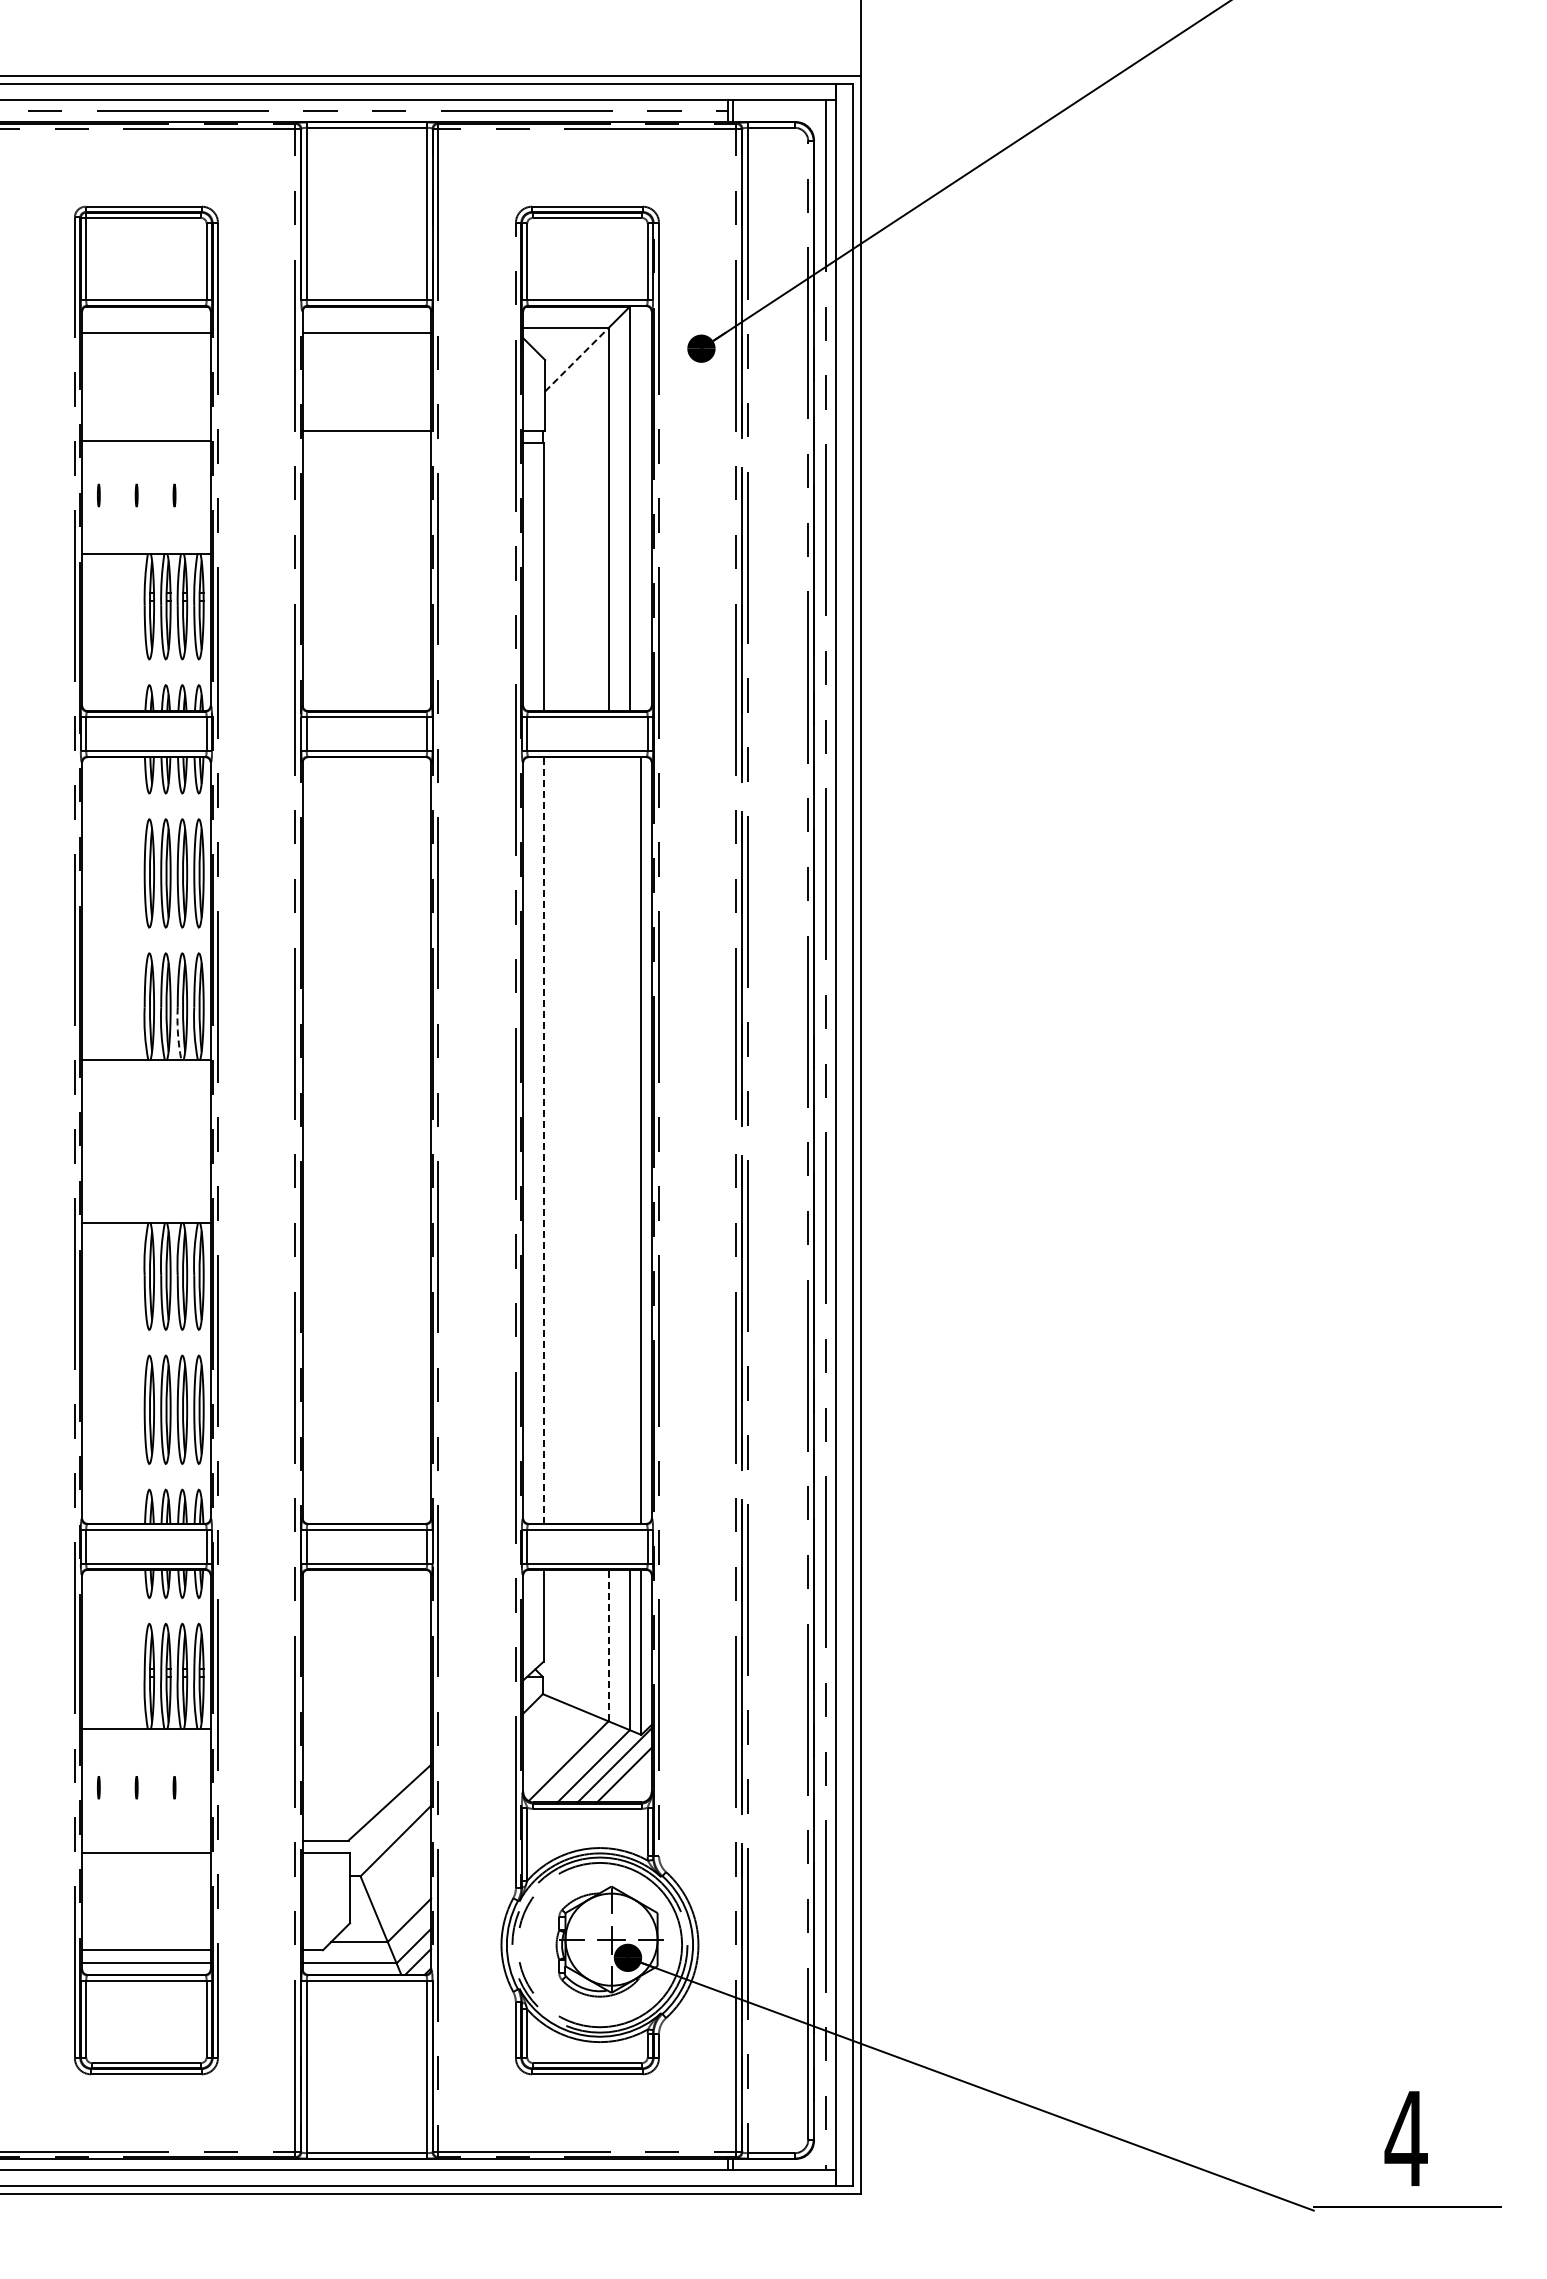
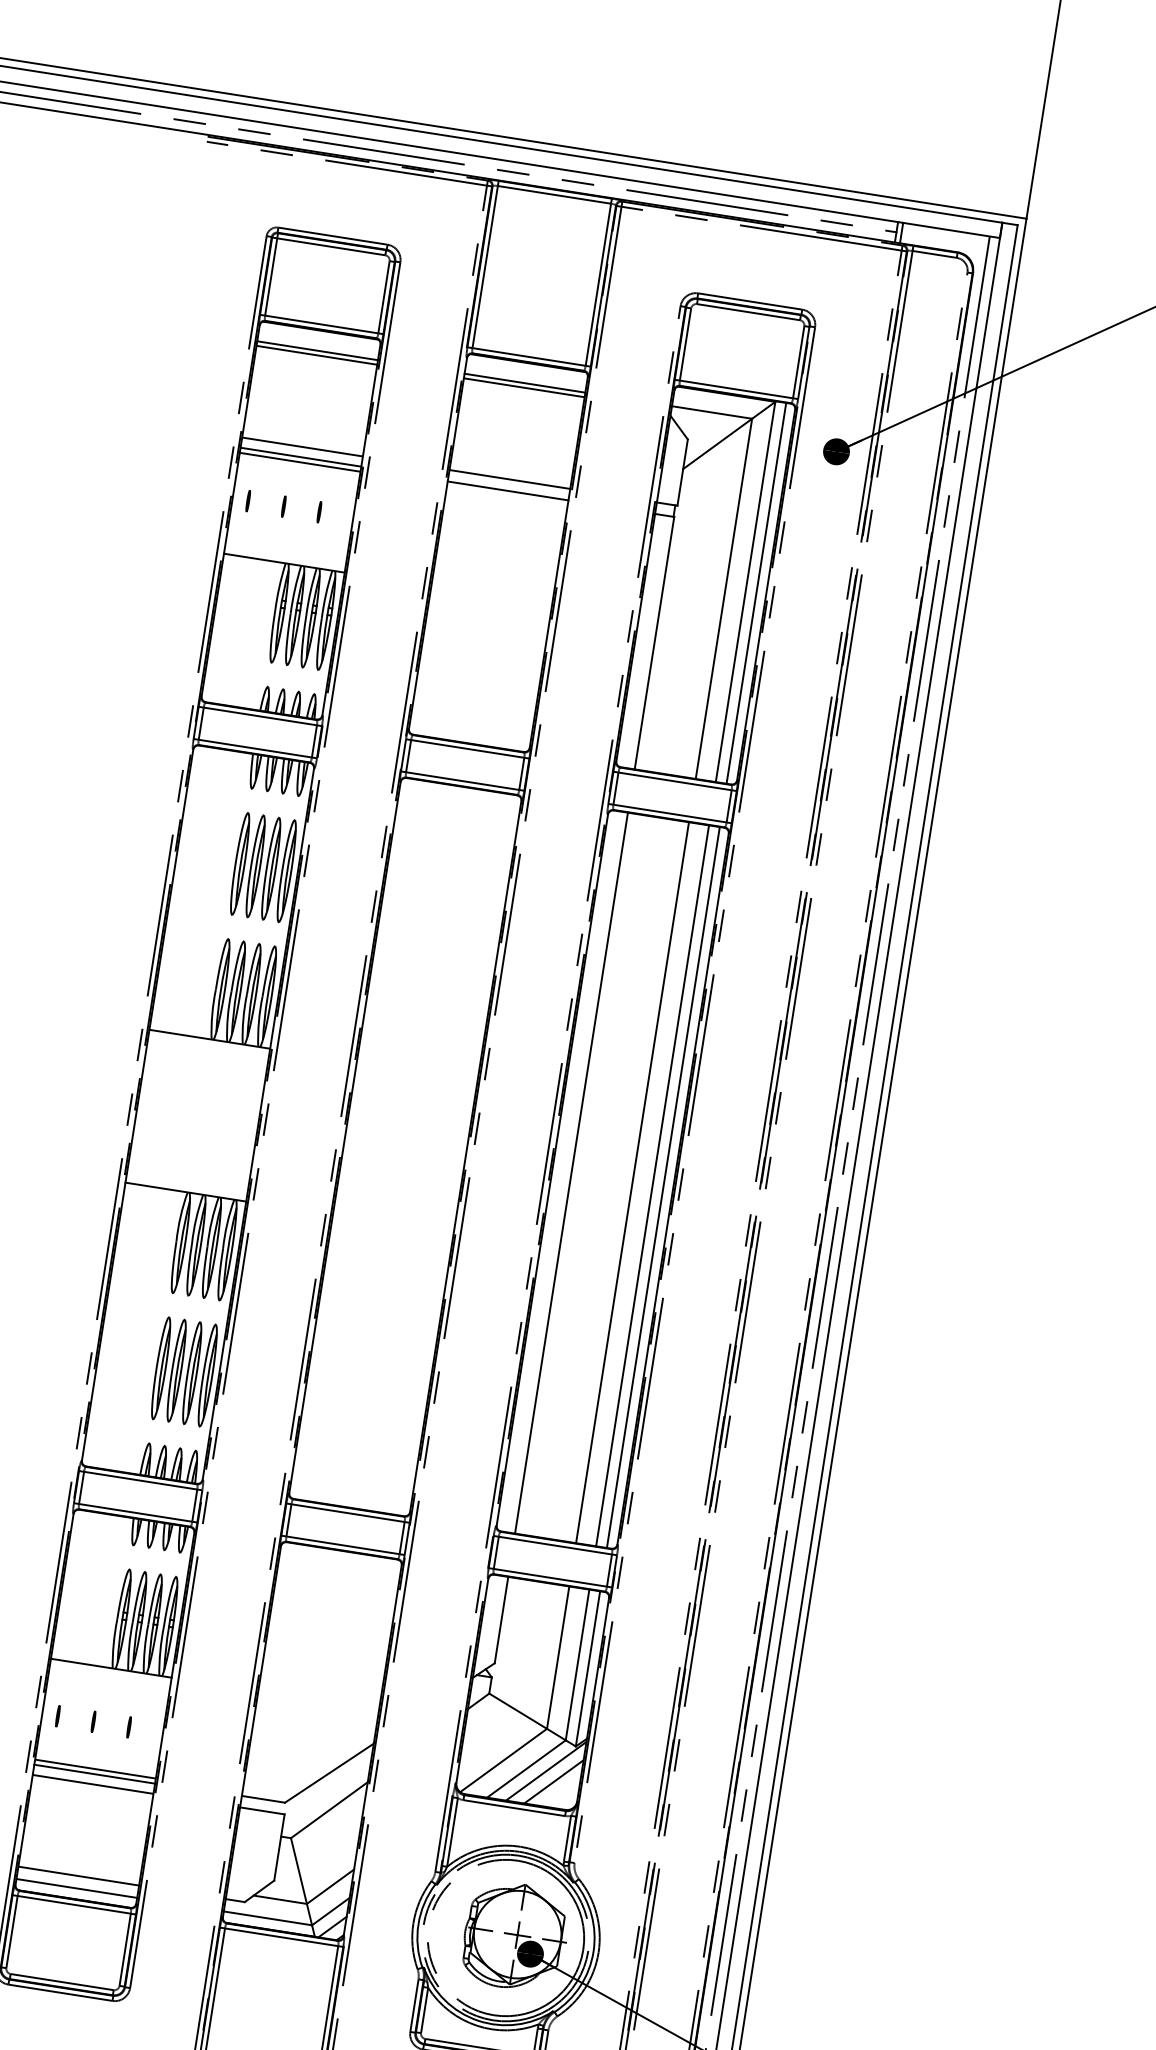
line: (146, 328) -> (317, 351), added
line: (366, 328) -> (524, 383), added
line: (576, 359) -> (717, 443), dashed -> solid
line: (146, 430) -> (302, 447), added
line: (366, 442) -> (507, 490), added
line: (146, 446) -> (300, 462), added
line: (641, 508) -> (756, 593), added
arc: (178, 1034) -> (243, 1019), dashed -> solid
line: (543, 1140) -> (571, 1173), dashed -> solid
line: (608, 1140) -> (632, 1182), added
line: (629, 1140) -> (652, 1185), added
line: (608, 1645) -> (558, 1657), dashed -> solid
line: (146, 1836) -> (95, 1769), added
line: (146, 1841) -> (94, 1773), added

